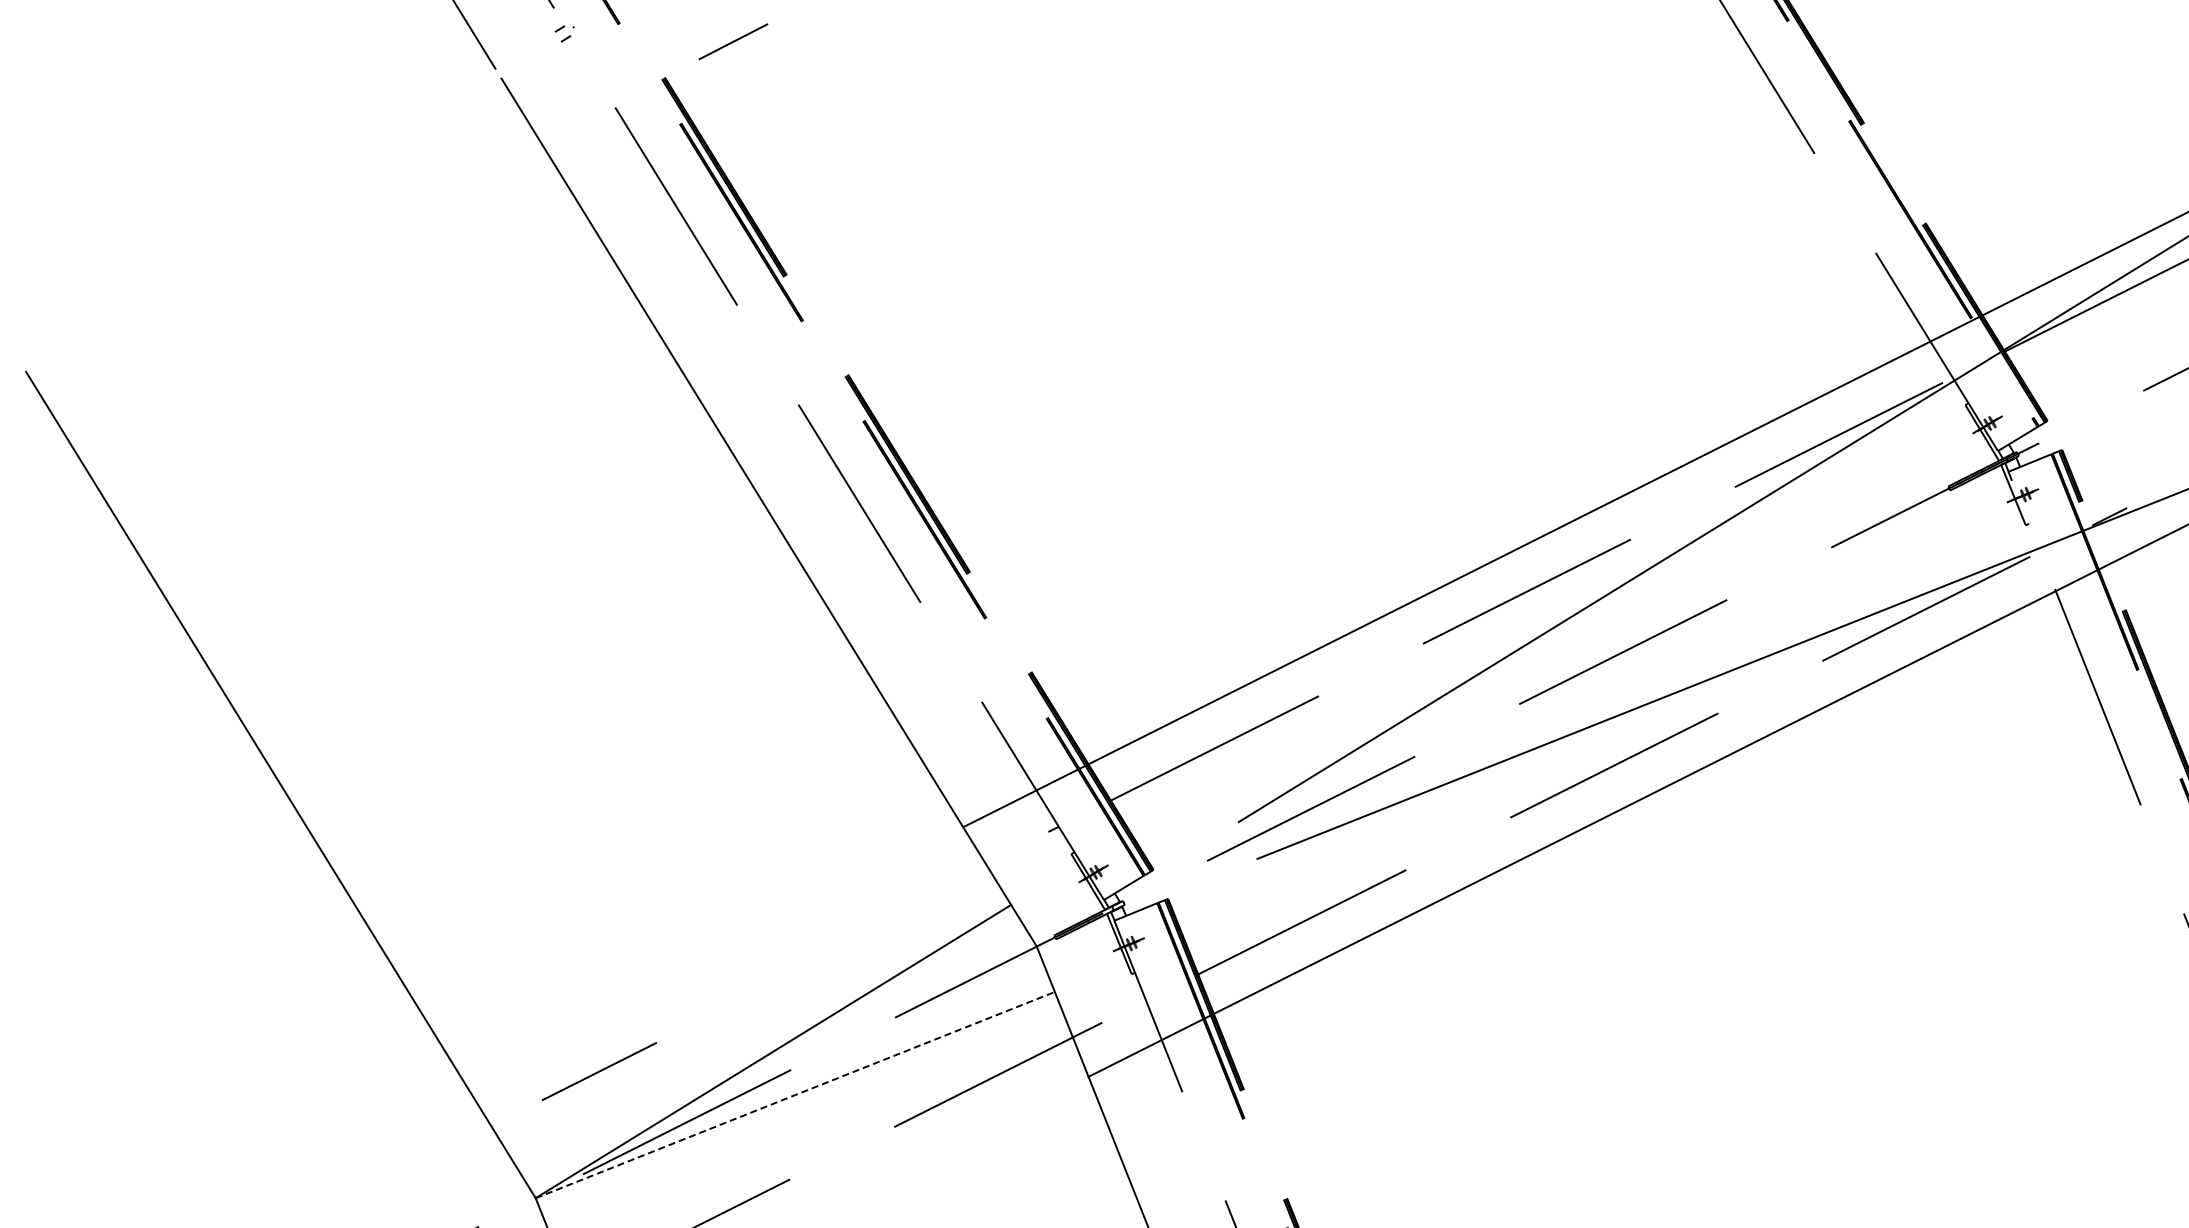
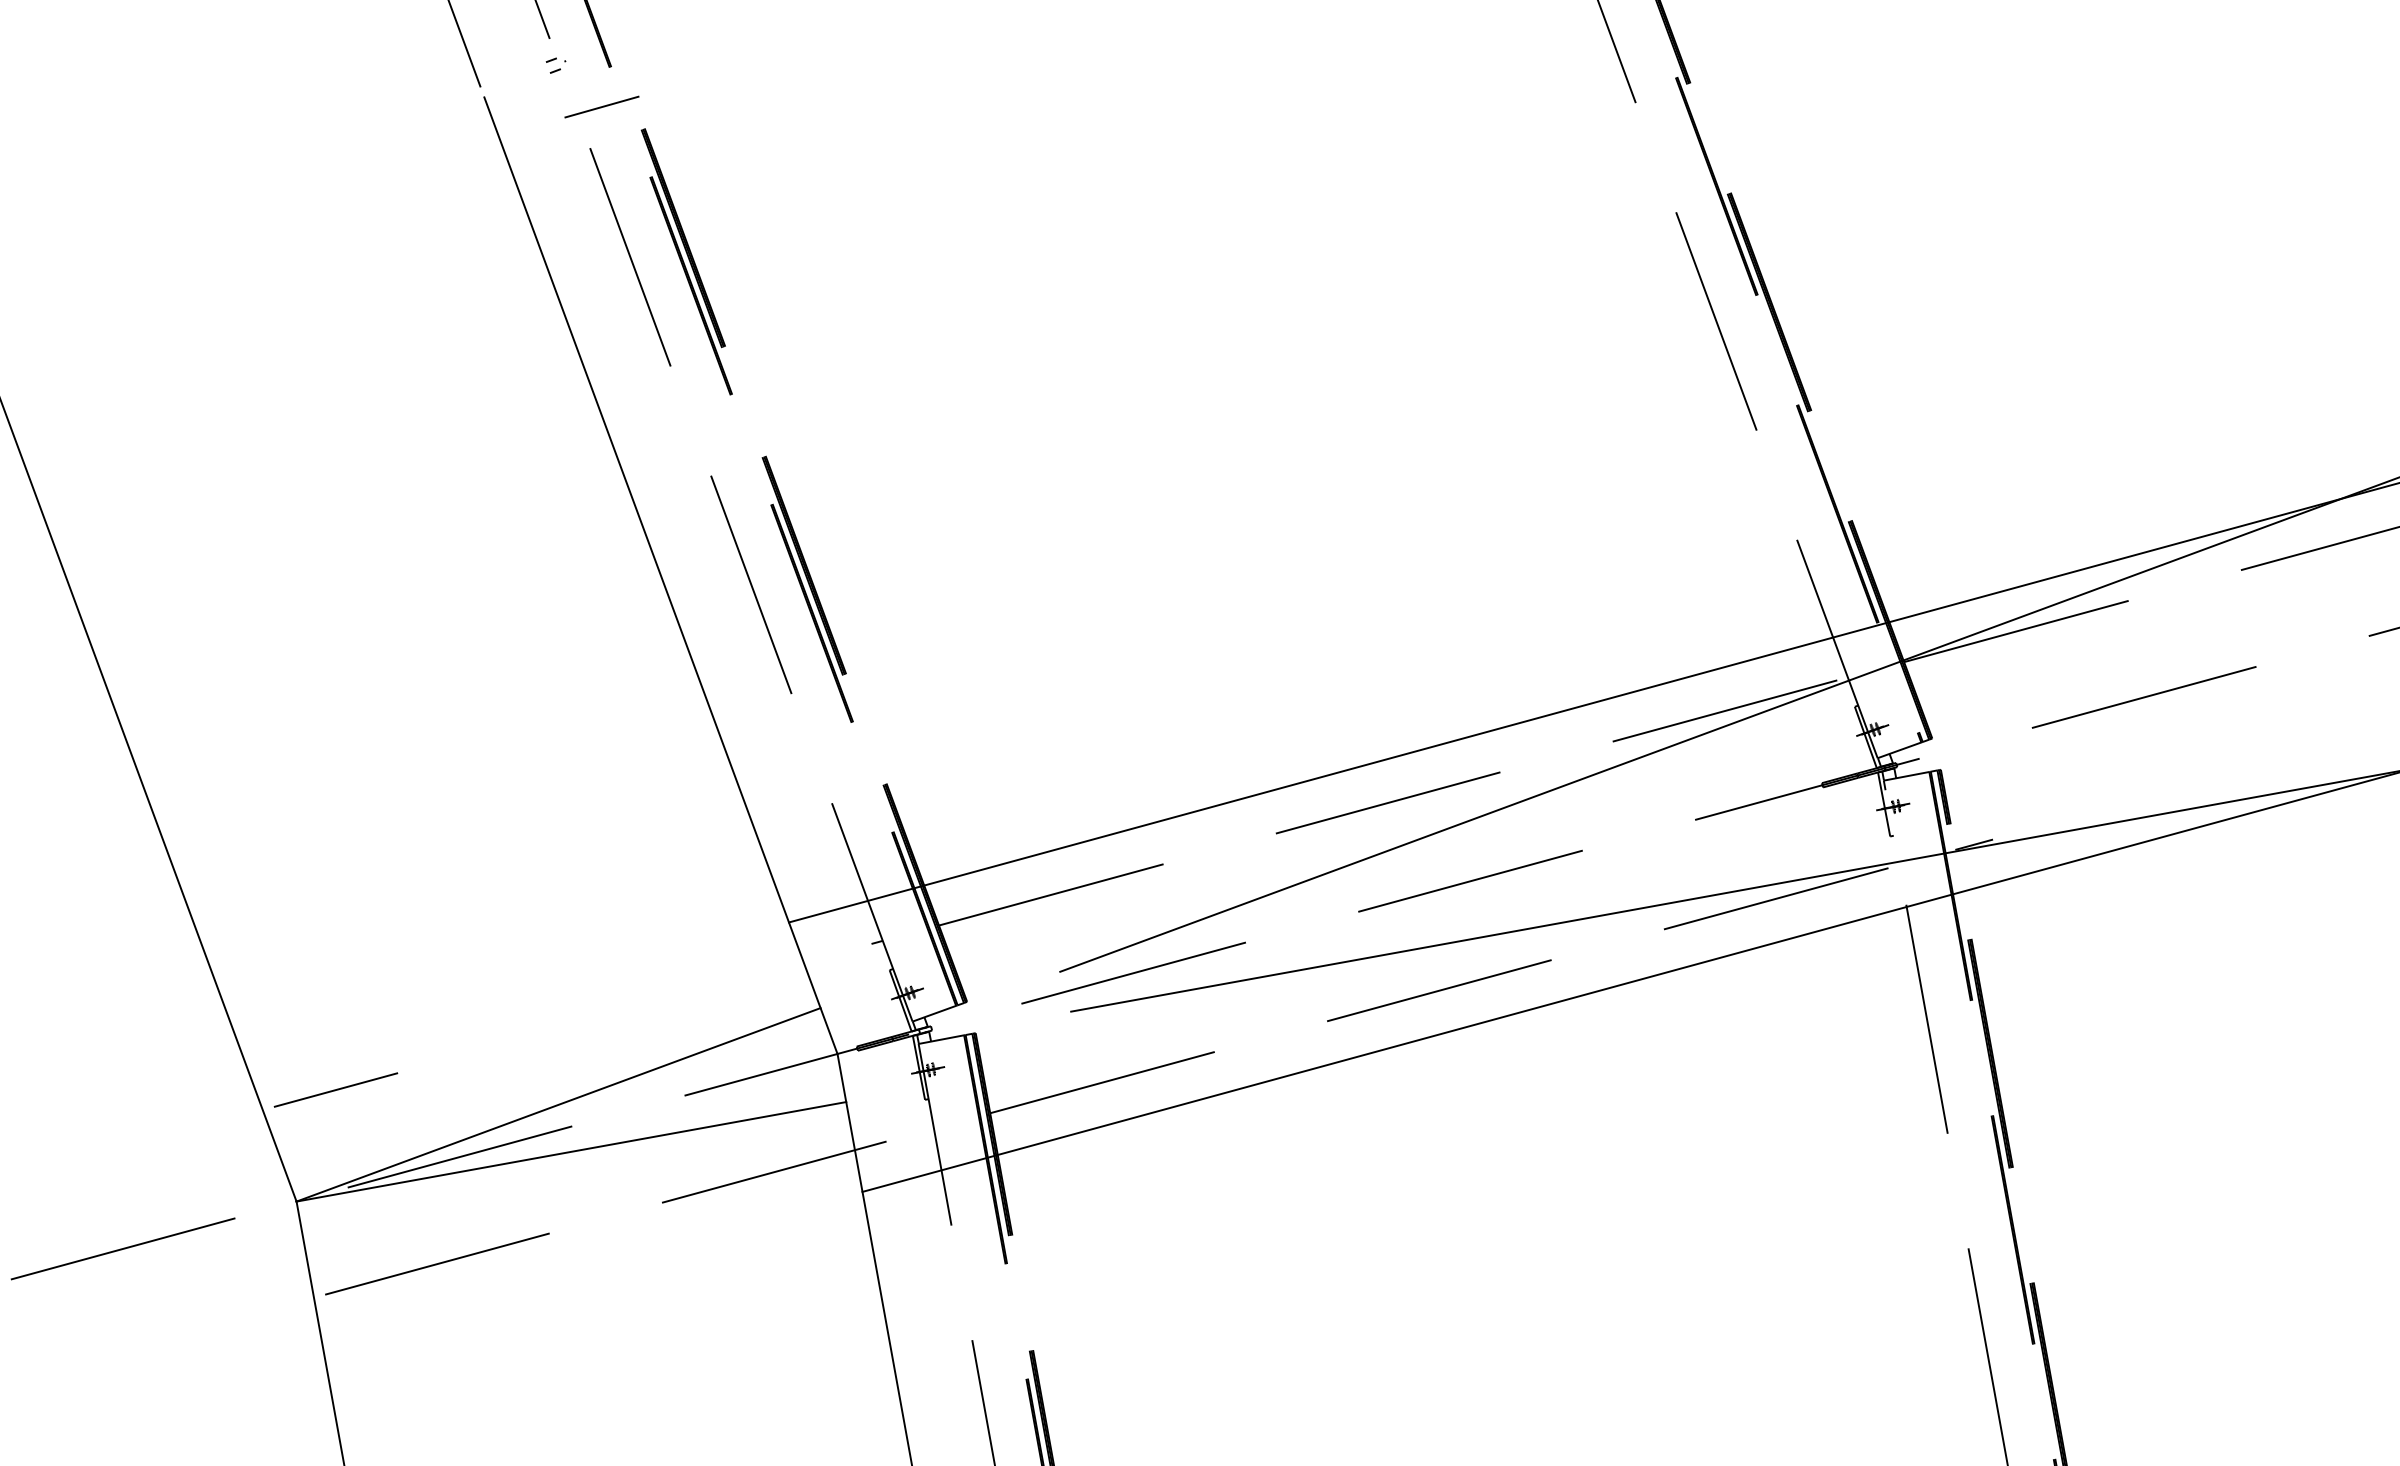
line: (732, 41) -> (601, 106), moved
line: (598, 1071) -> (335, 1089), moved
line: (795, 1094) -> (571, 1151), dashed -> solid

